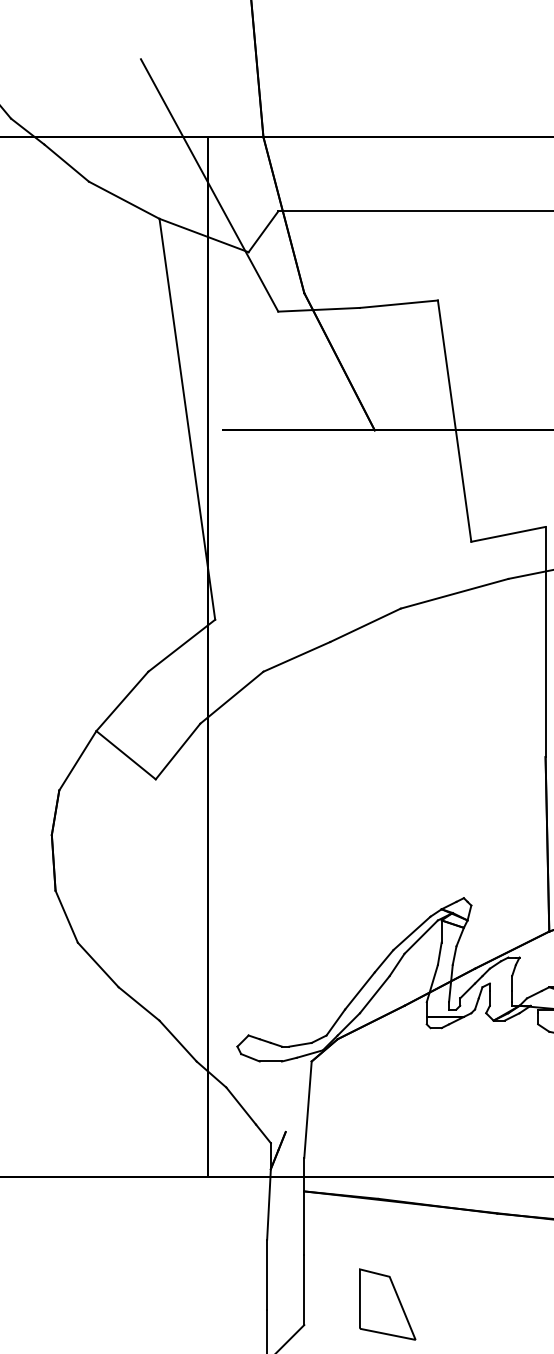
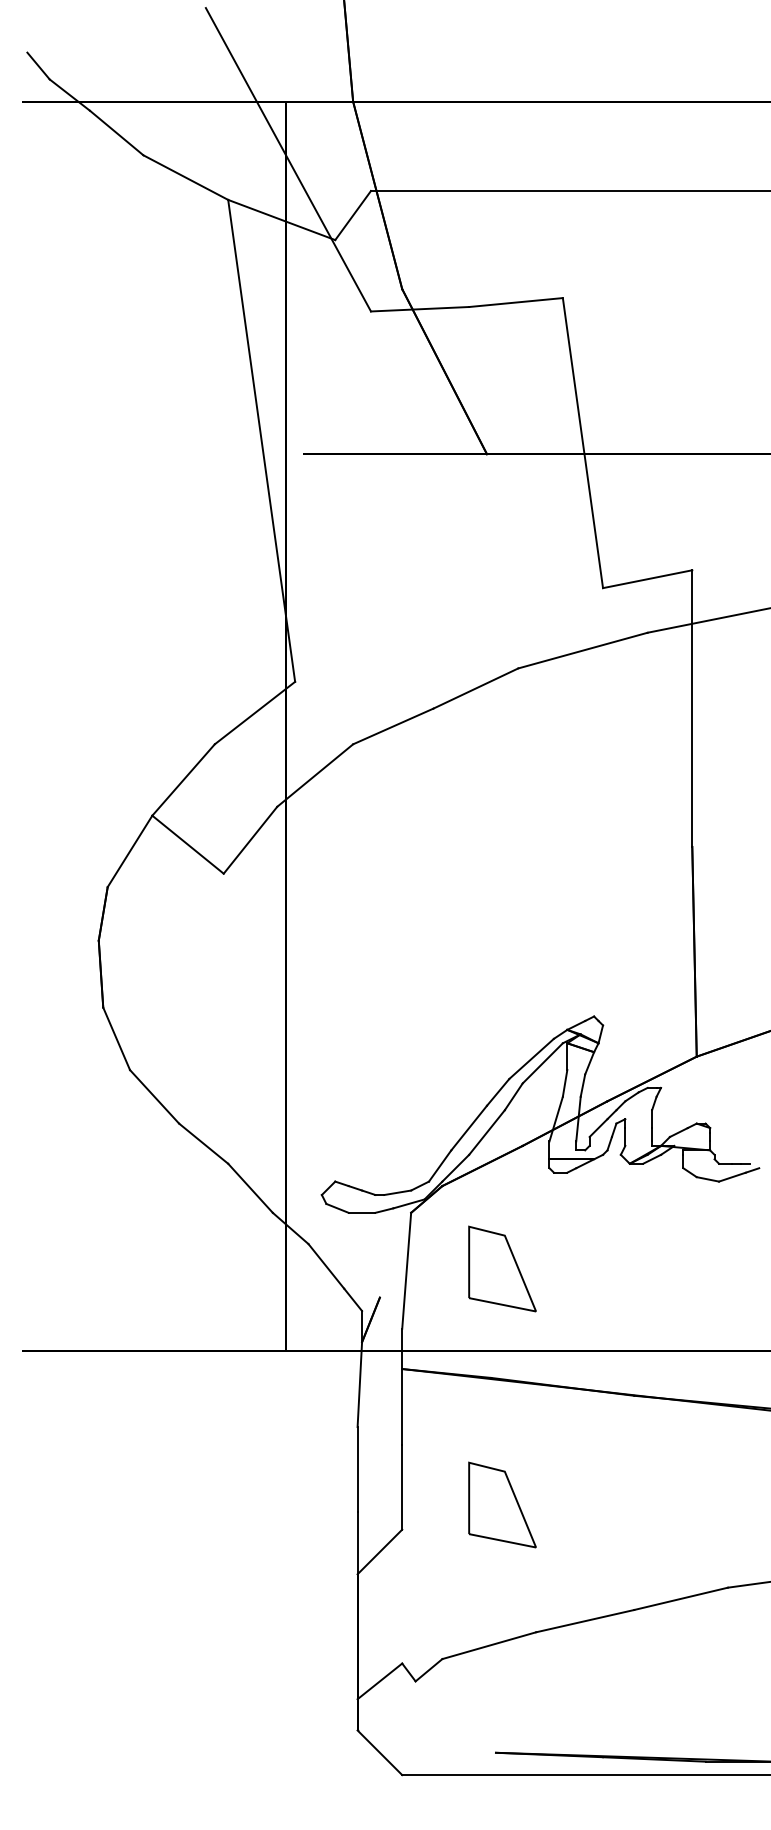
part: (387, 1107) -> (502, 1268), added

